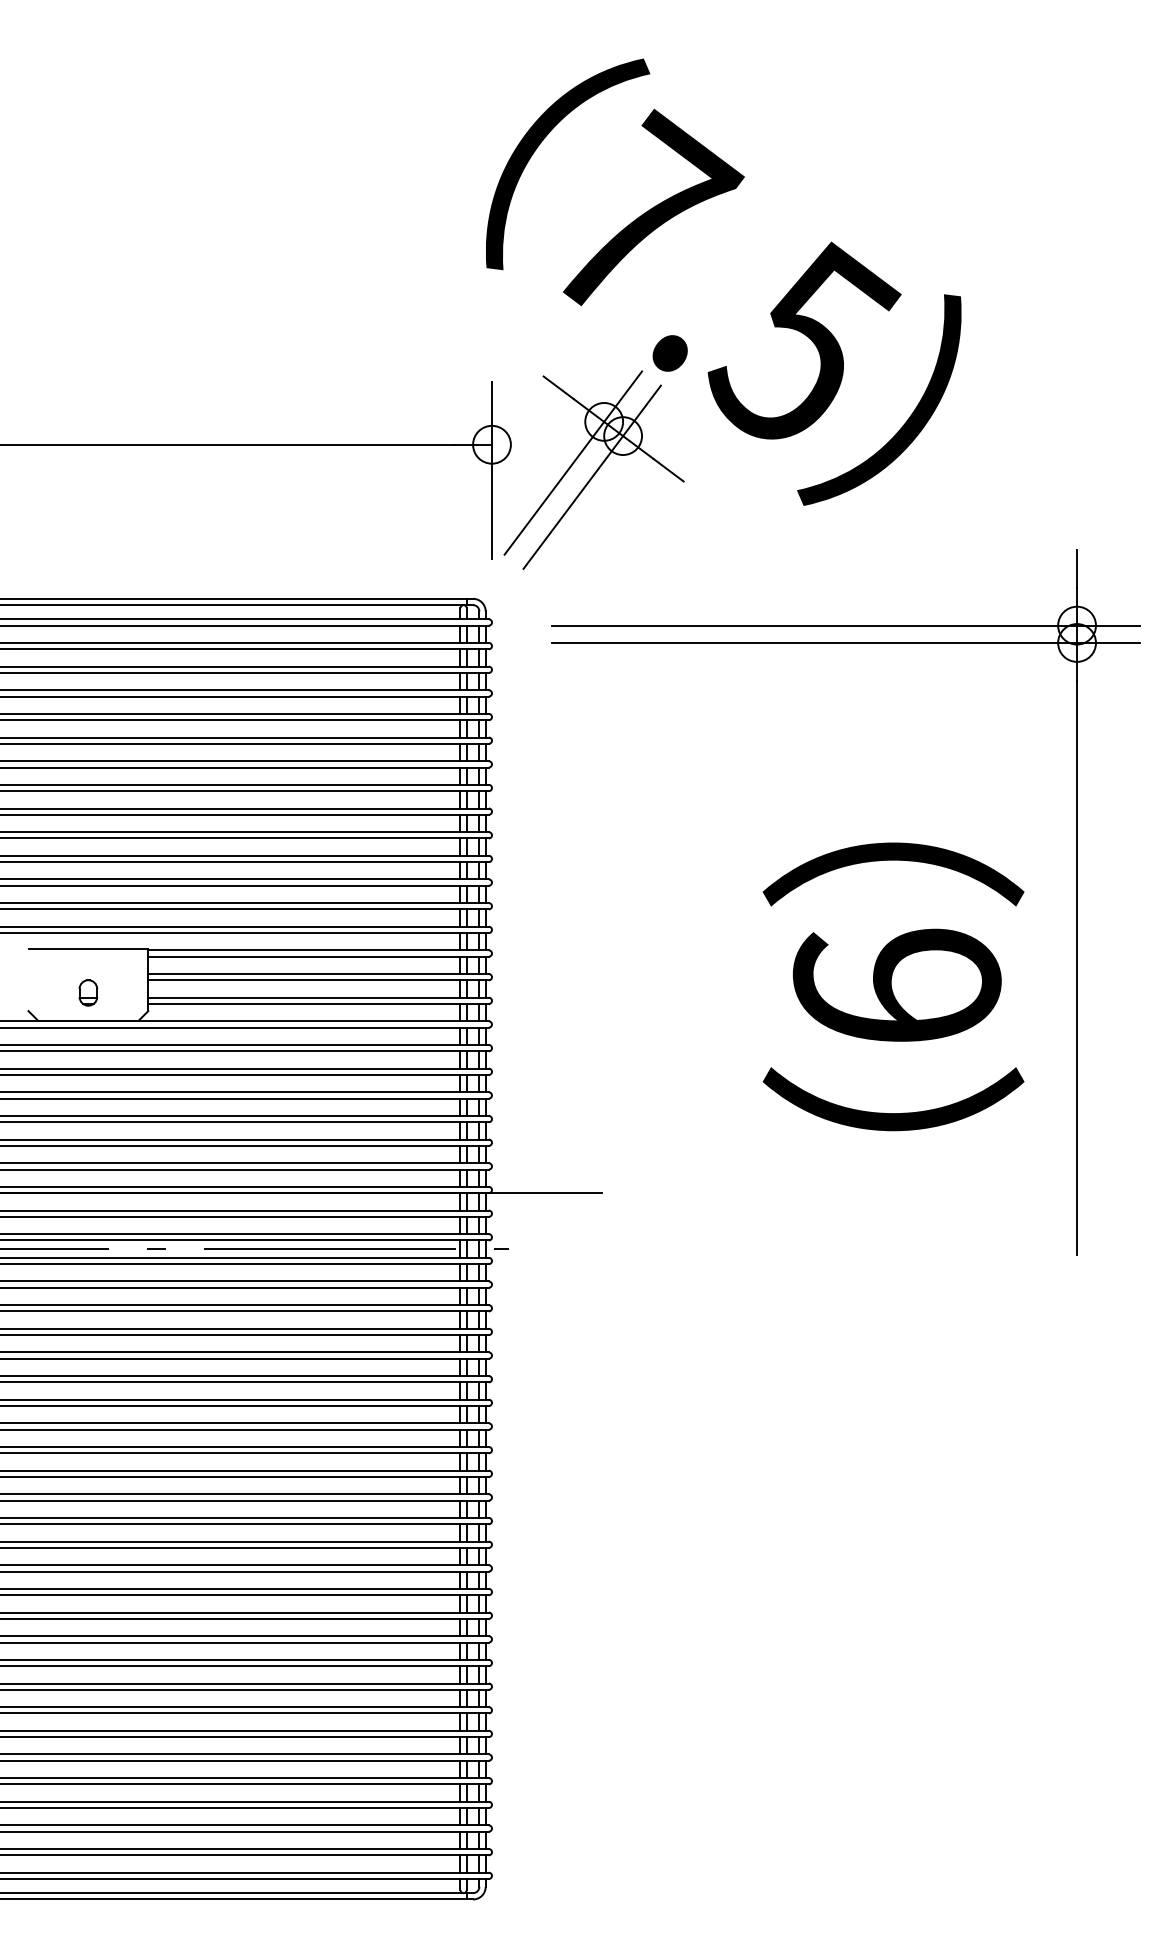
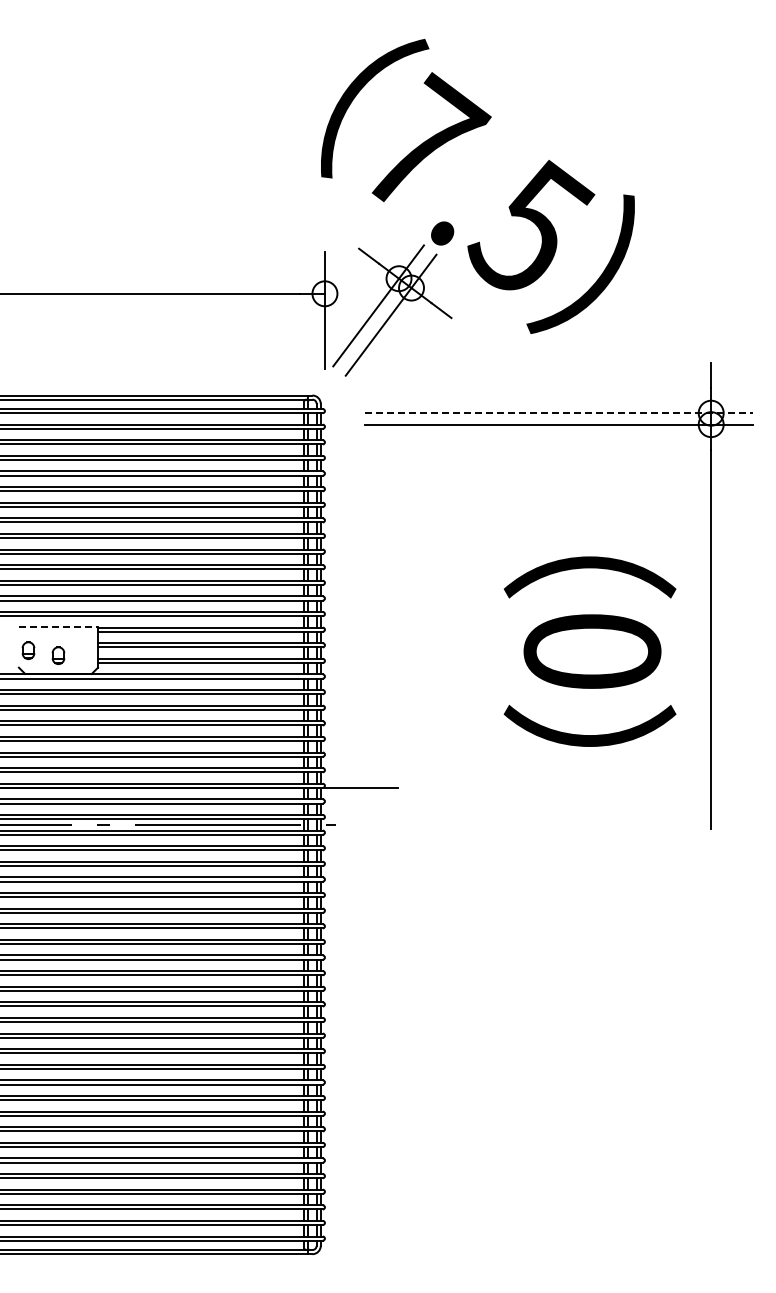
line: (847, 626) -> (559, 413), solid -> dashed
line: (88, 948) -> (58, 626), solid -> dashed
part: (42, 985) -> (28, 650), added
text: (897, 985) -> (592, 650), 6 -> 0

